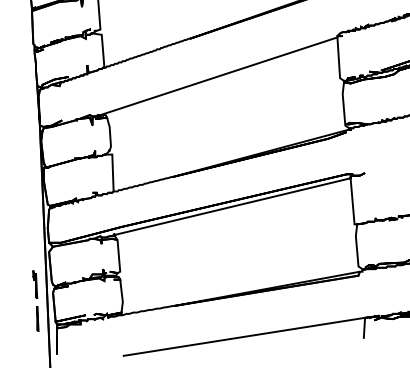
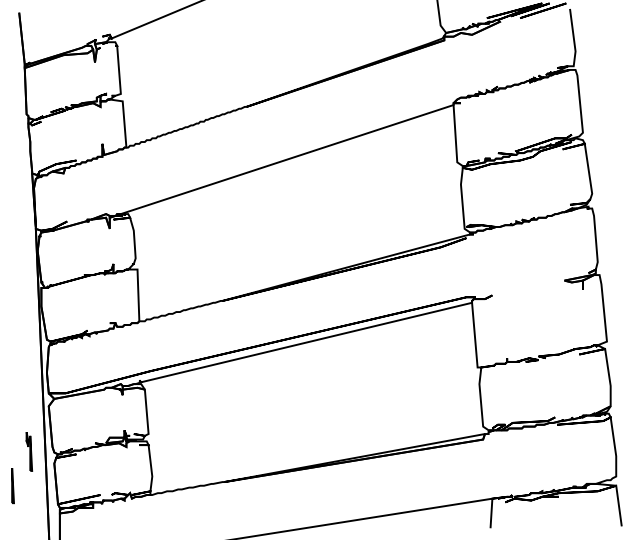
line: (37, 319) -> (12, 486), moved

